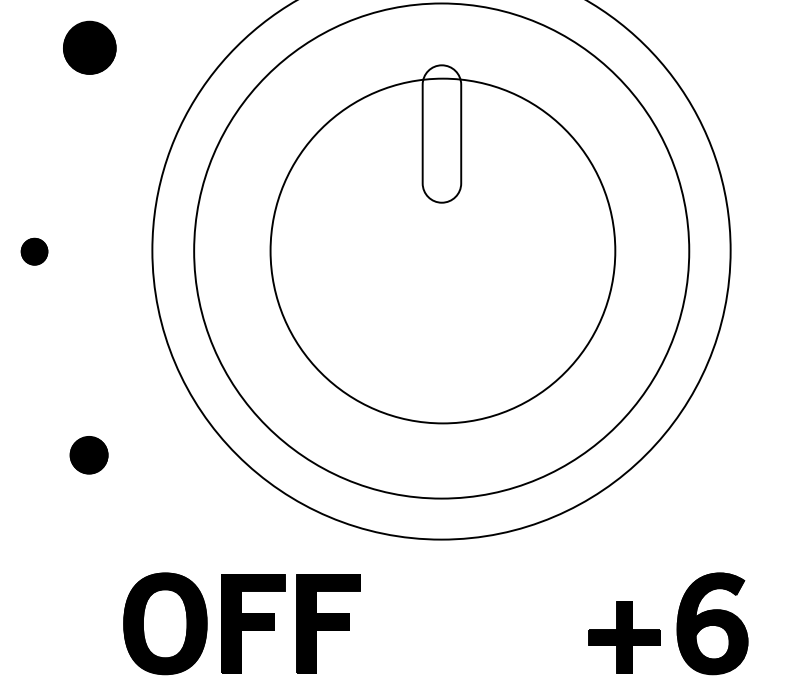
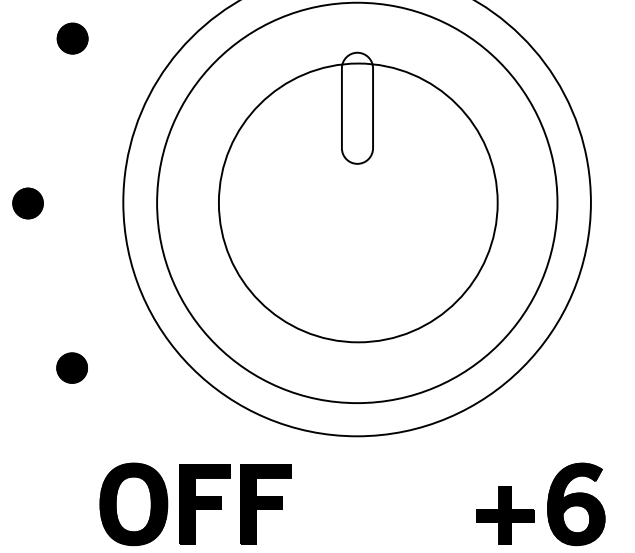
part: (89, 47) -> (72, 38), size x0.71
part: (33, 251) -> (27, 203), size x1.43

